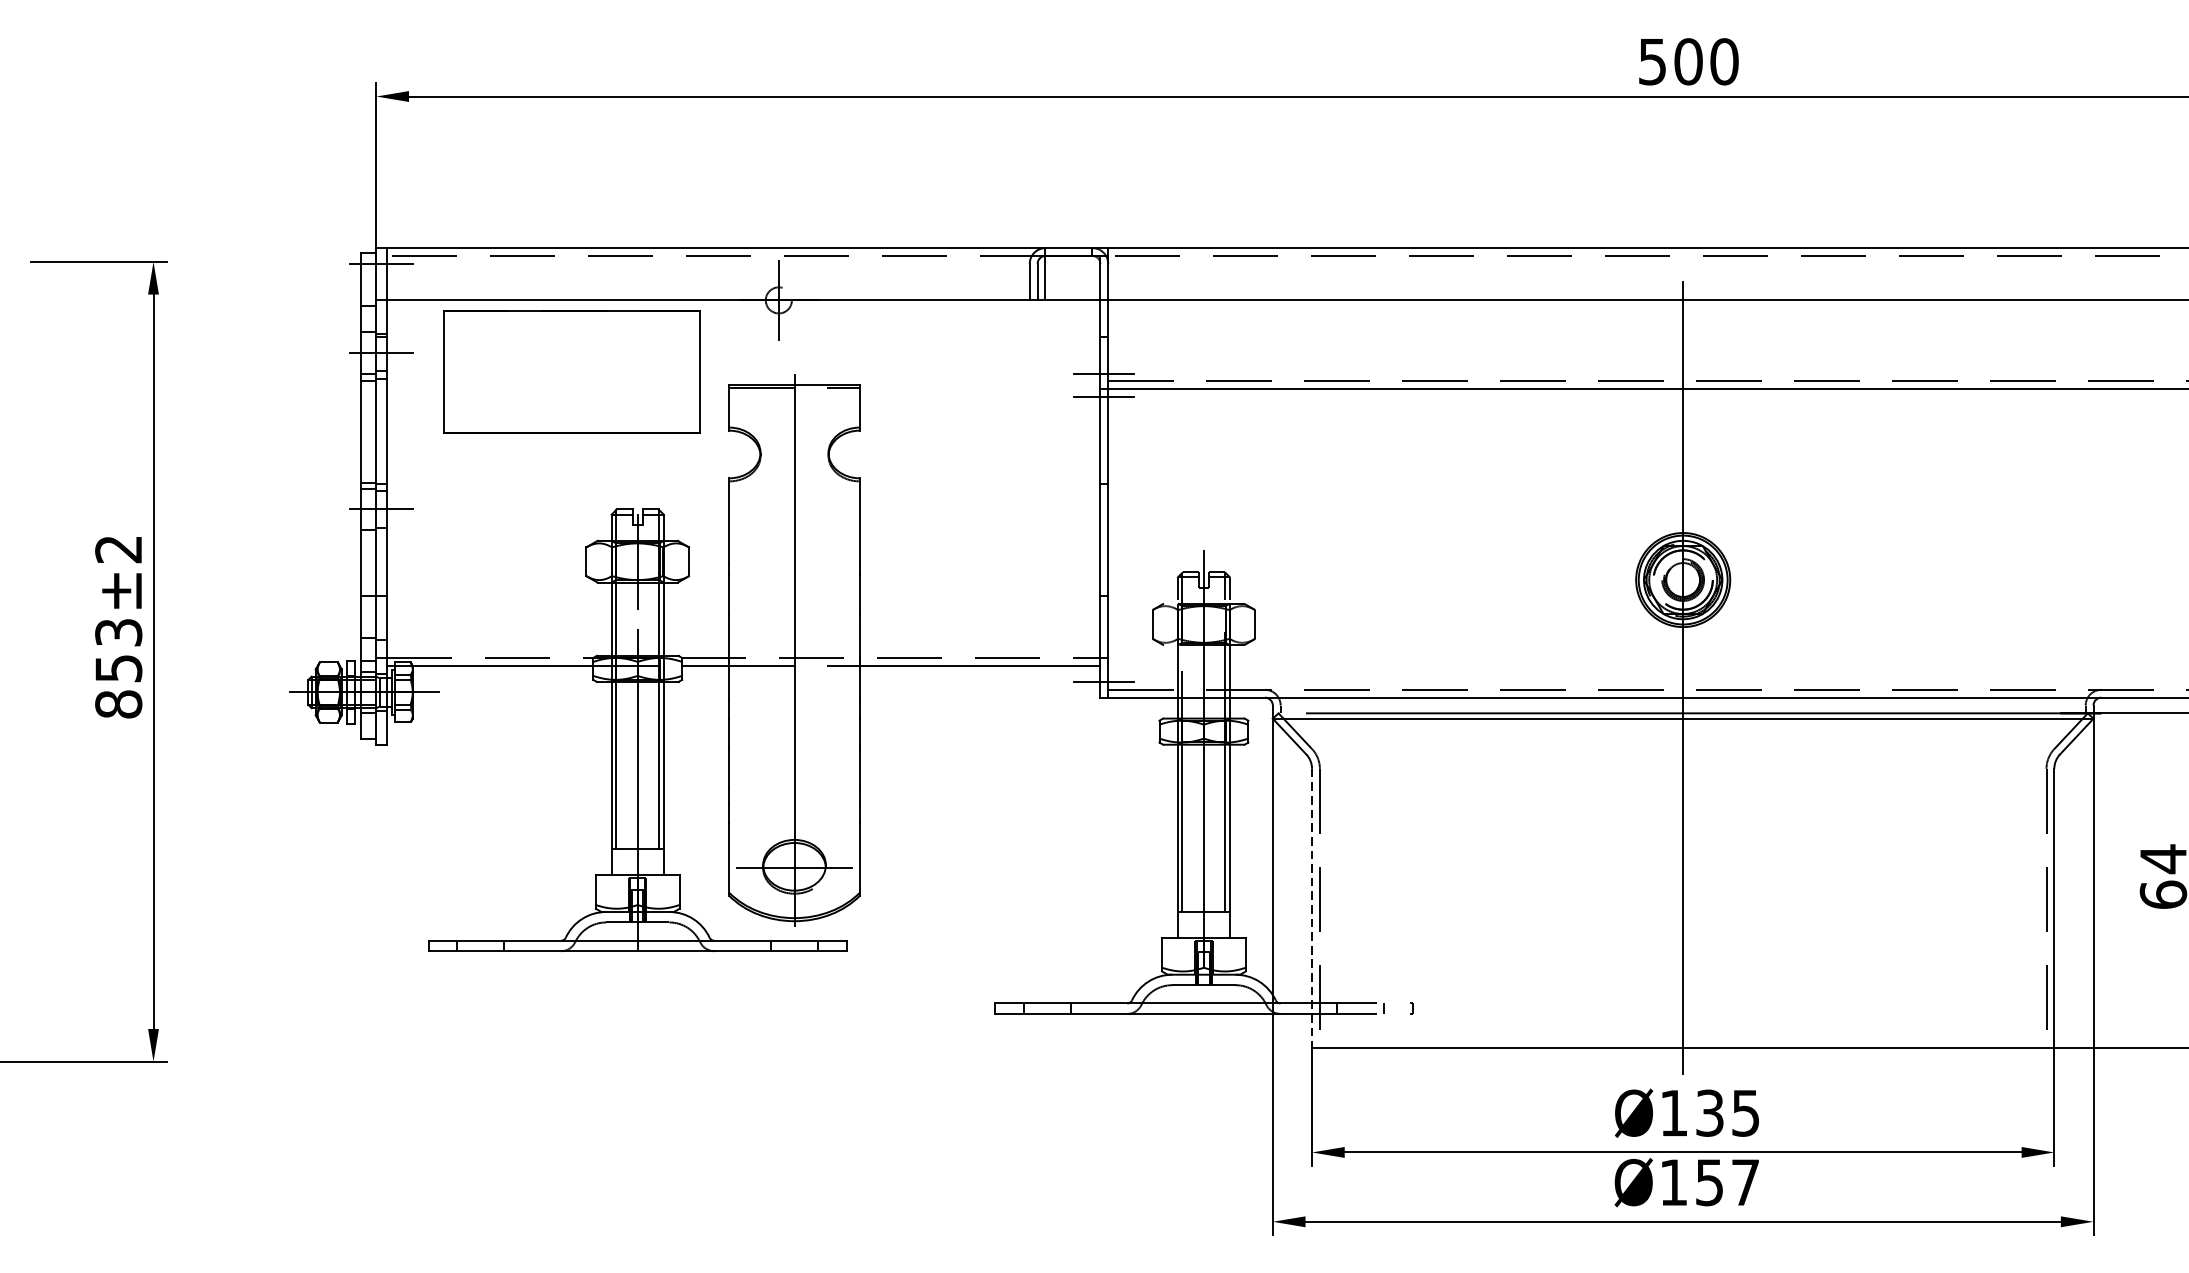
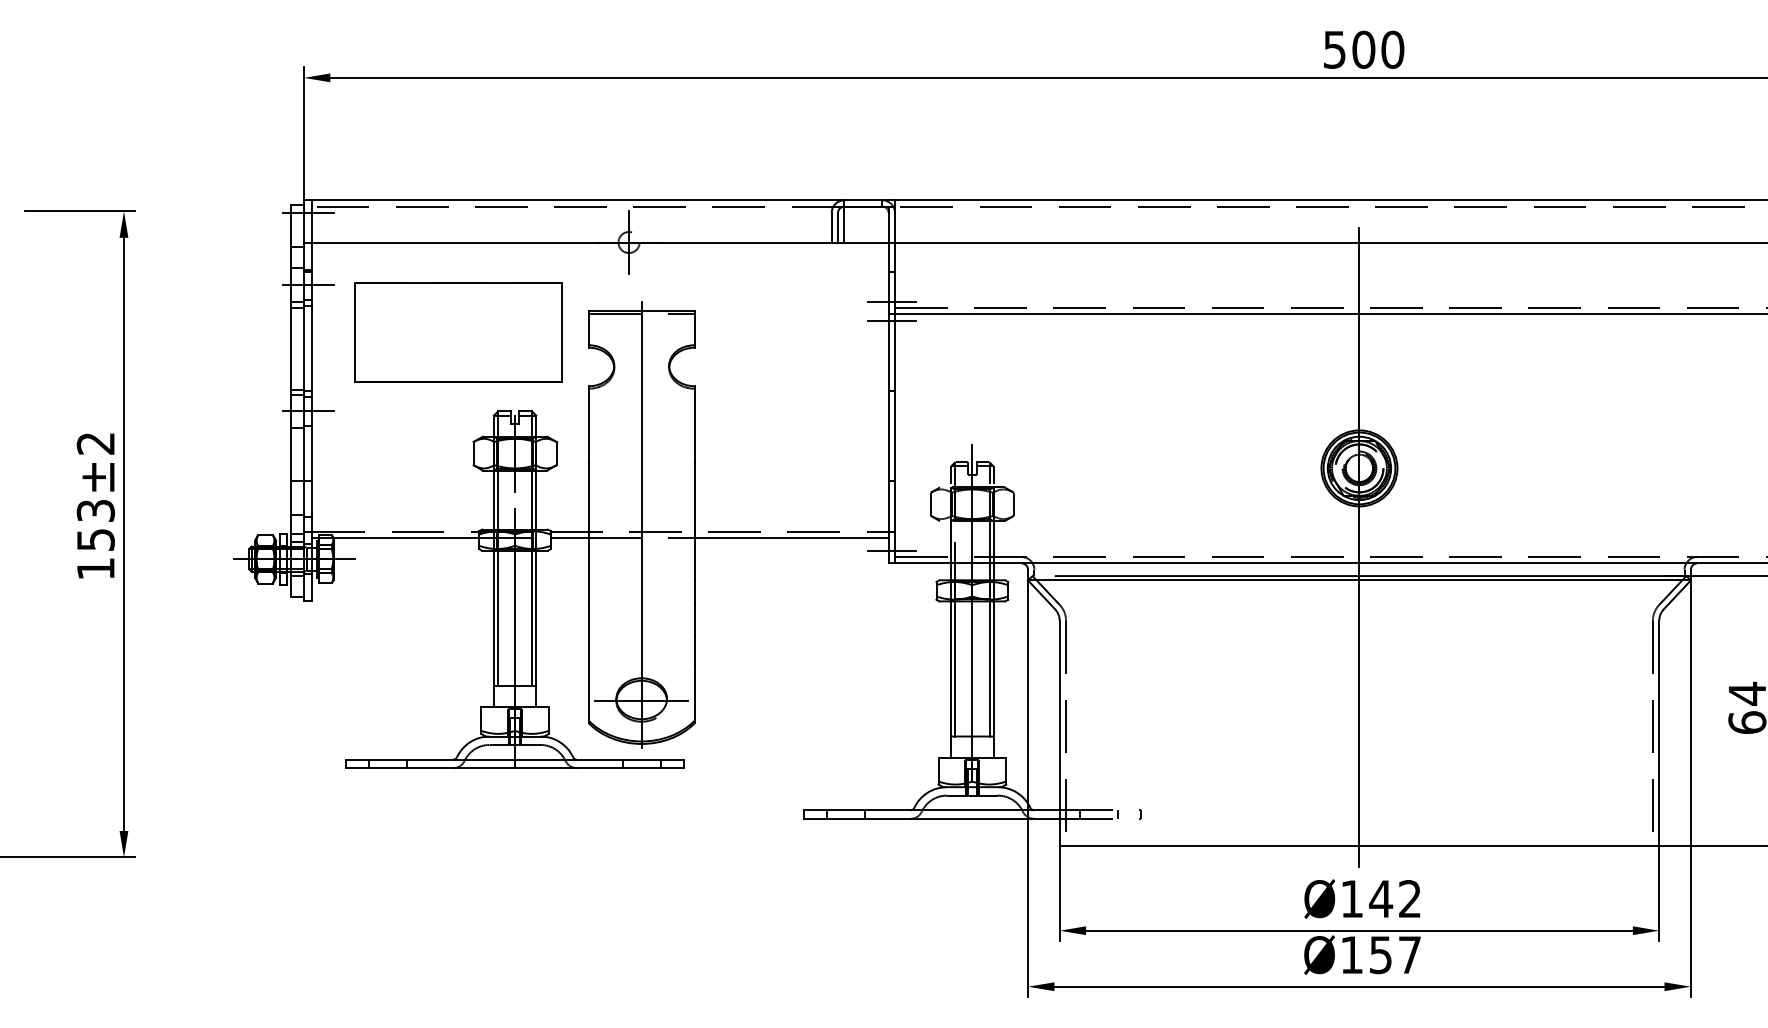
part: (572, 372) -> (458, 332), moved
text: (118, 703) -> (95, 568), 853 -> 153
line: (1311, 908) -> (1059, 733), dashed -> solid
text: (1726, 1113) -> (1394, 899), 135 -> 142

